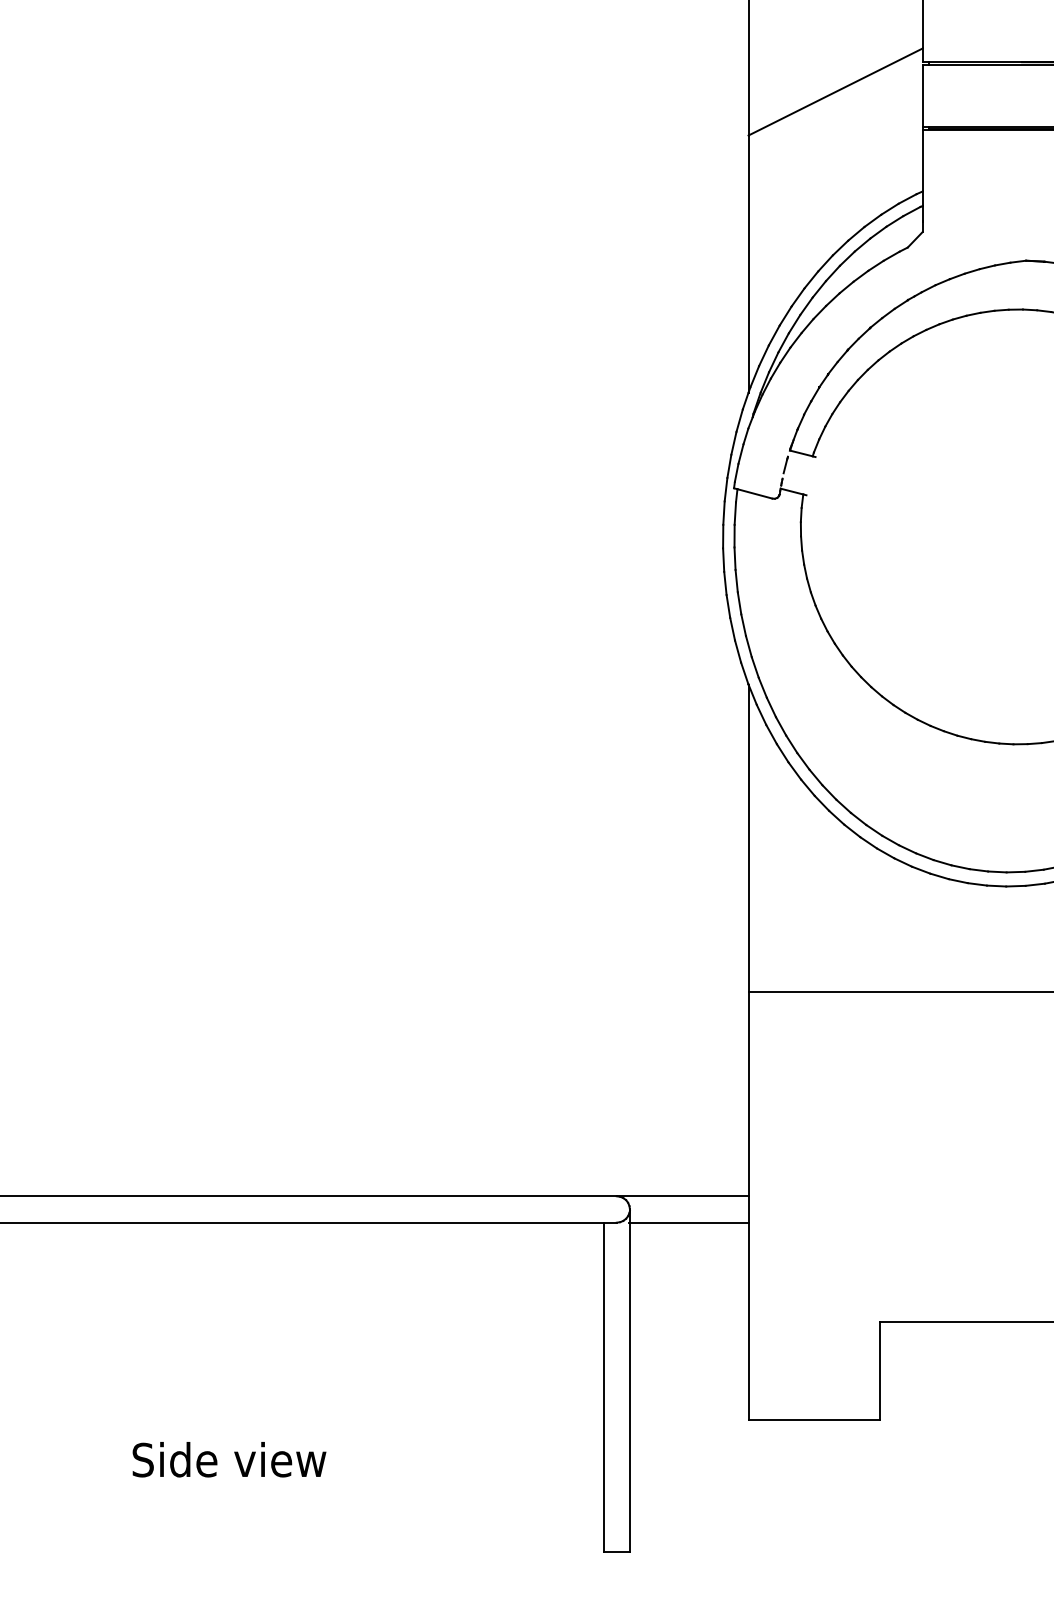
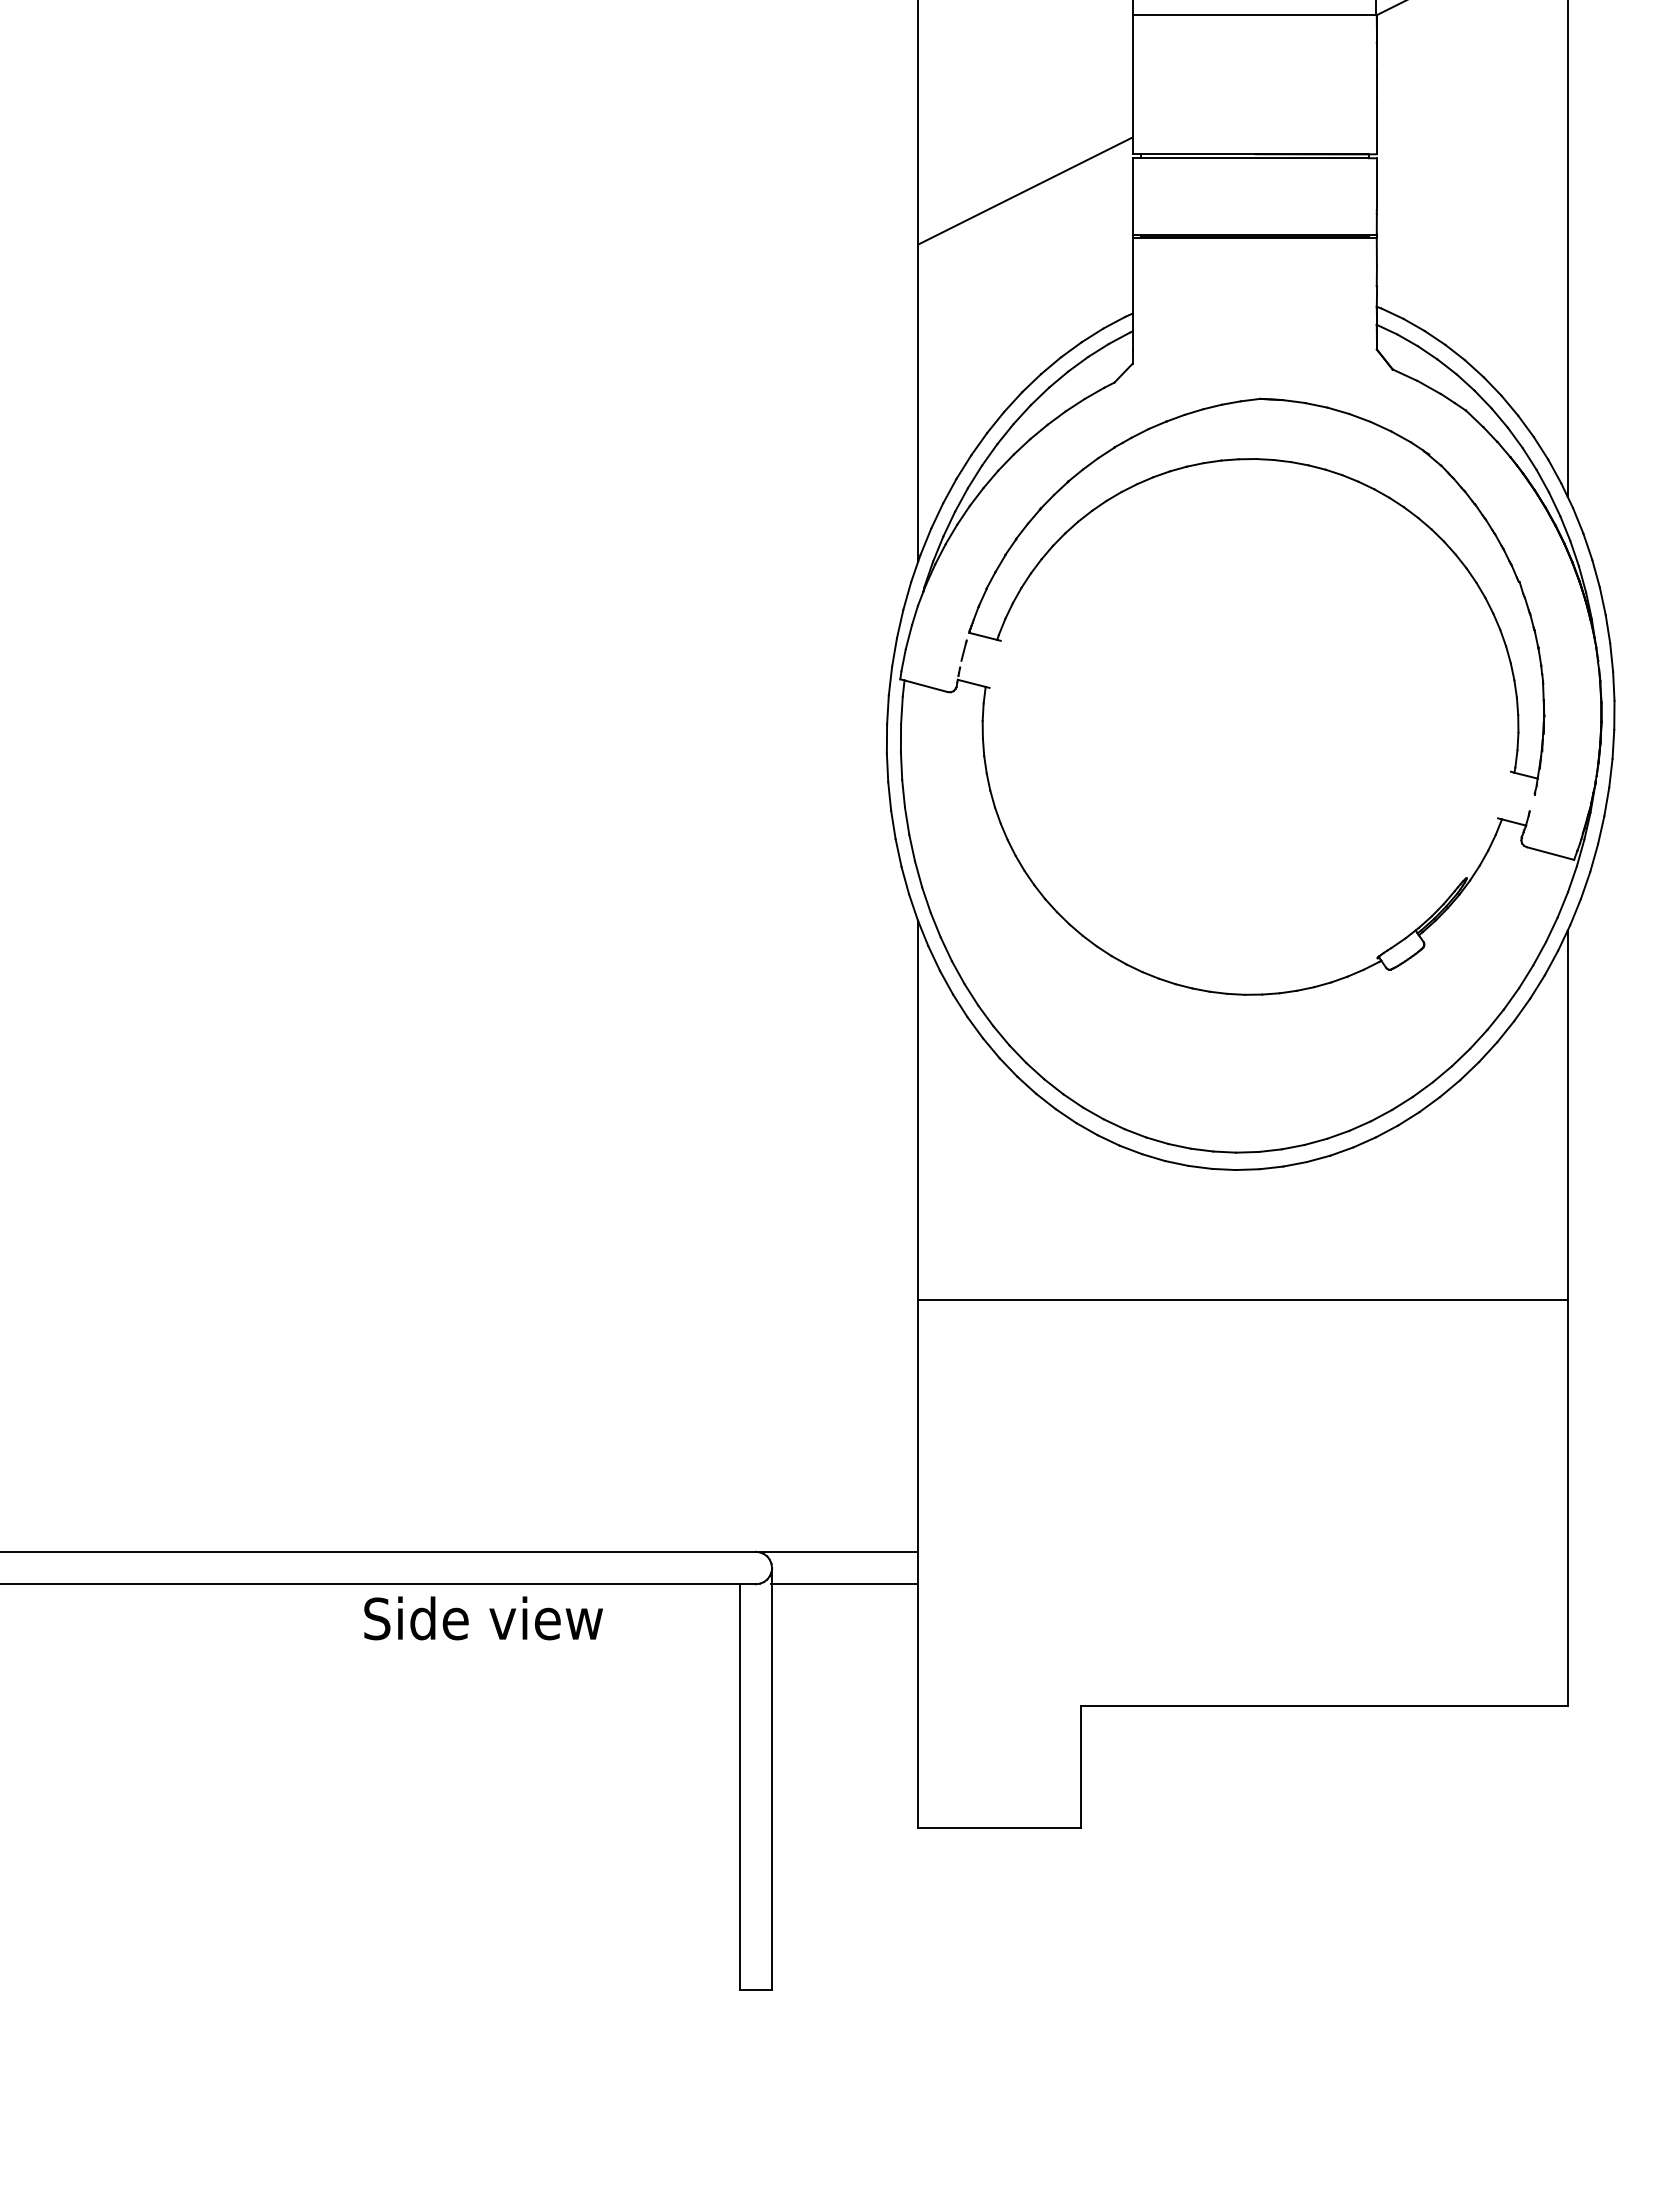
text: (229, 1459) -> (483, 1618), moved

